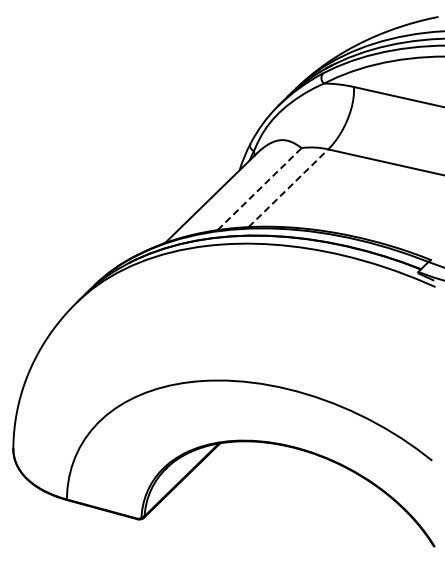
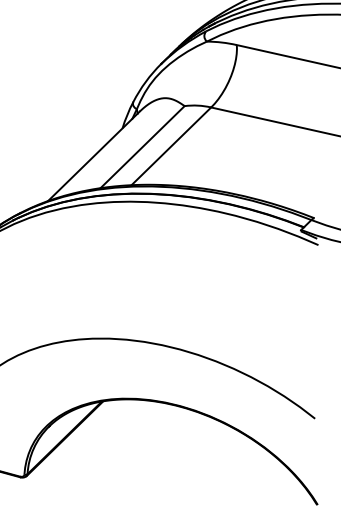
line: (288, 188) -> (171, 146), dashed -> solid
line: (259, 189) -> (142, 147), dashed -> solid

